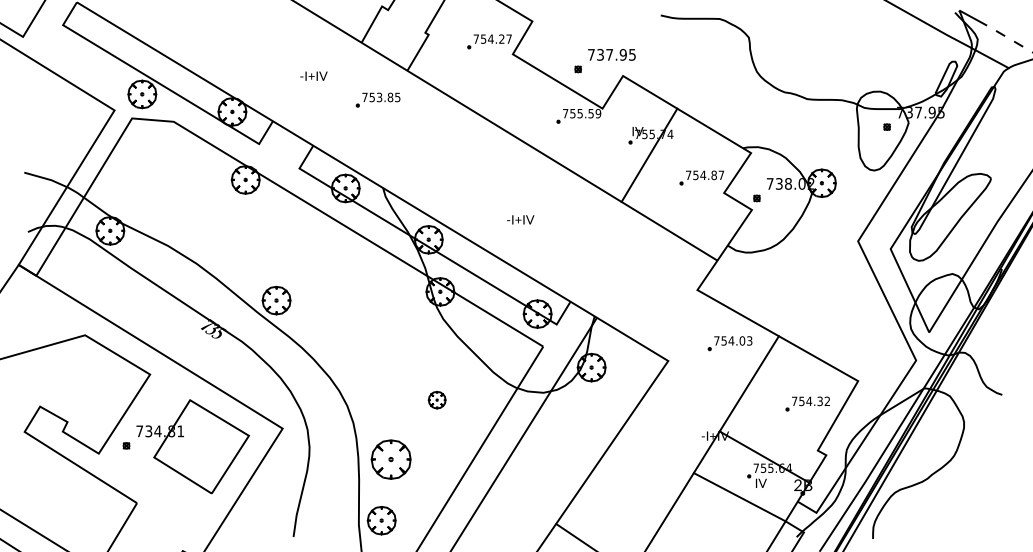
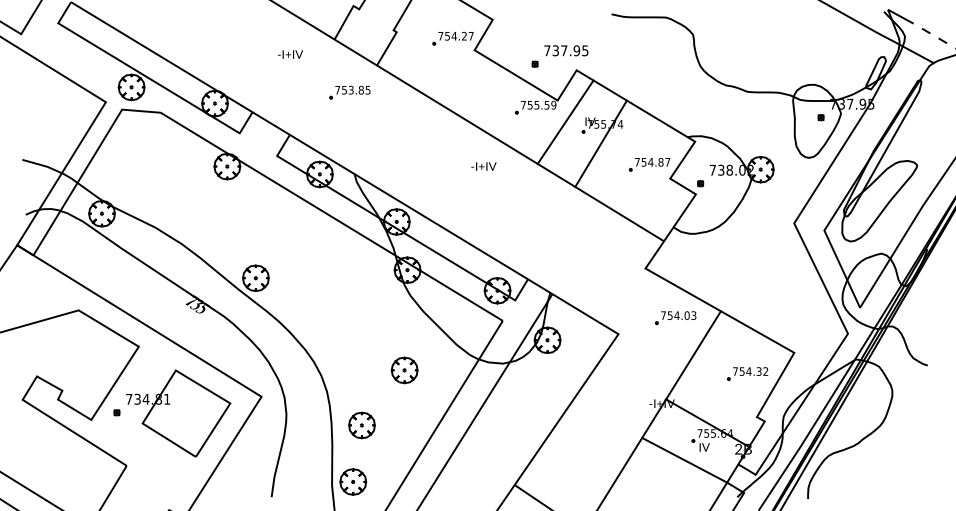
text: (313, 76) -> (290, 54), moved
line: (611, 131) -> (565, 121), added
text: (520, 219) -> (483, 166), moved
part: (437, 400) -> (404, 370), size x1.67
part: (390, 459) -> (361, 425), size x0.71

